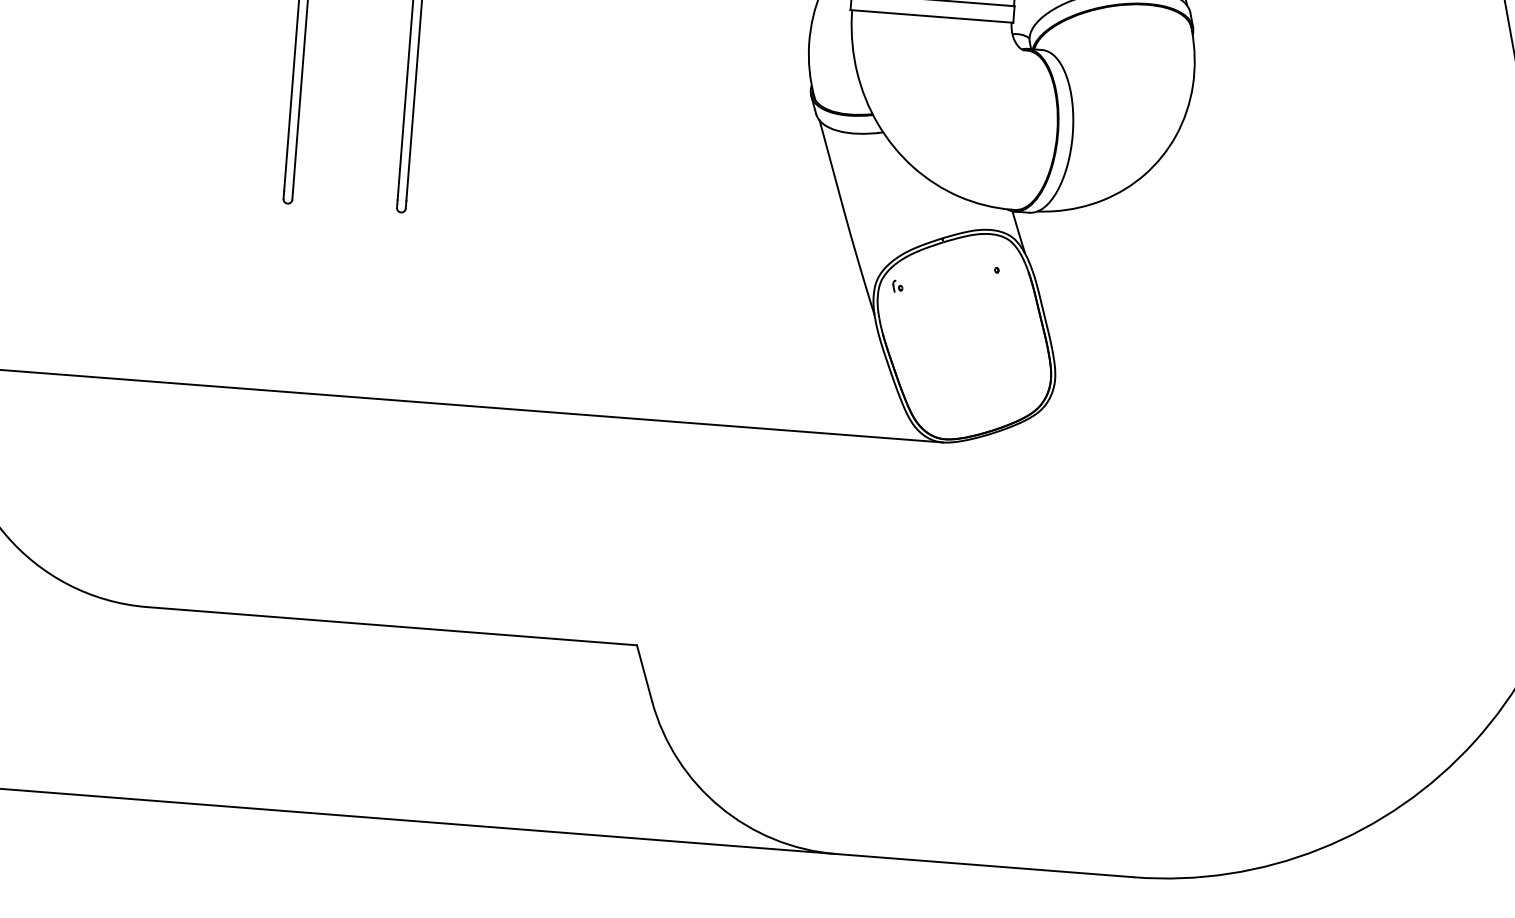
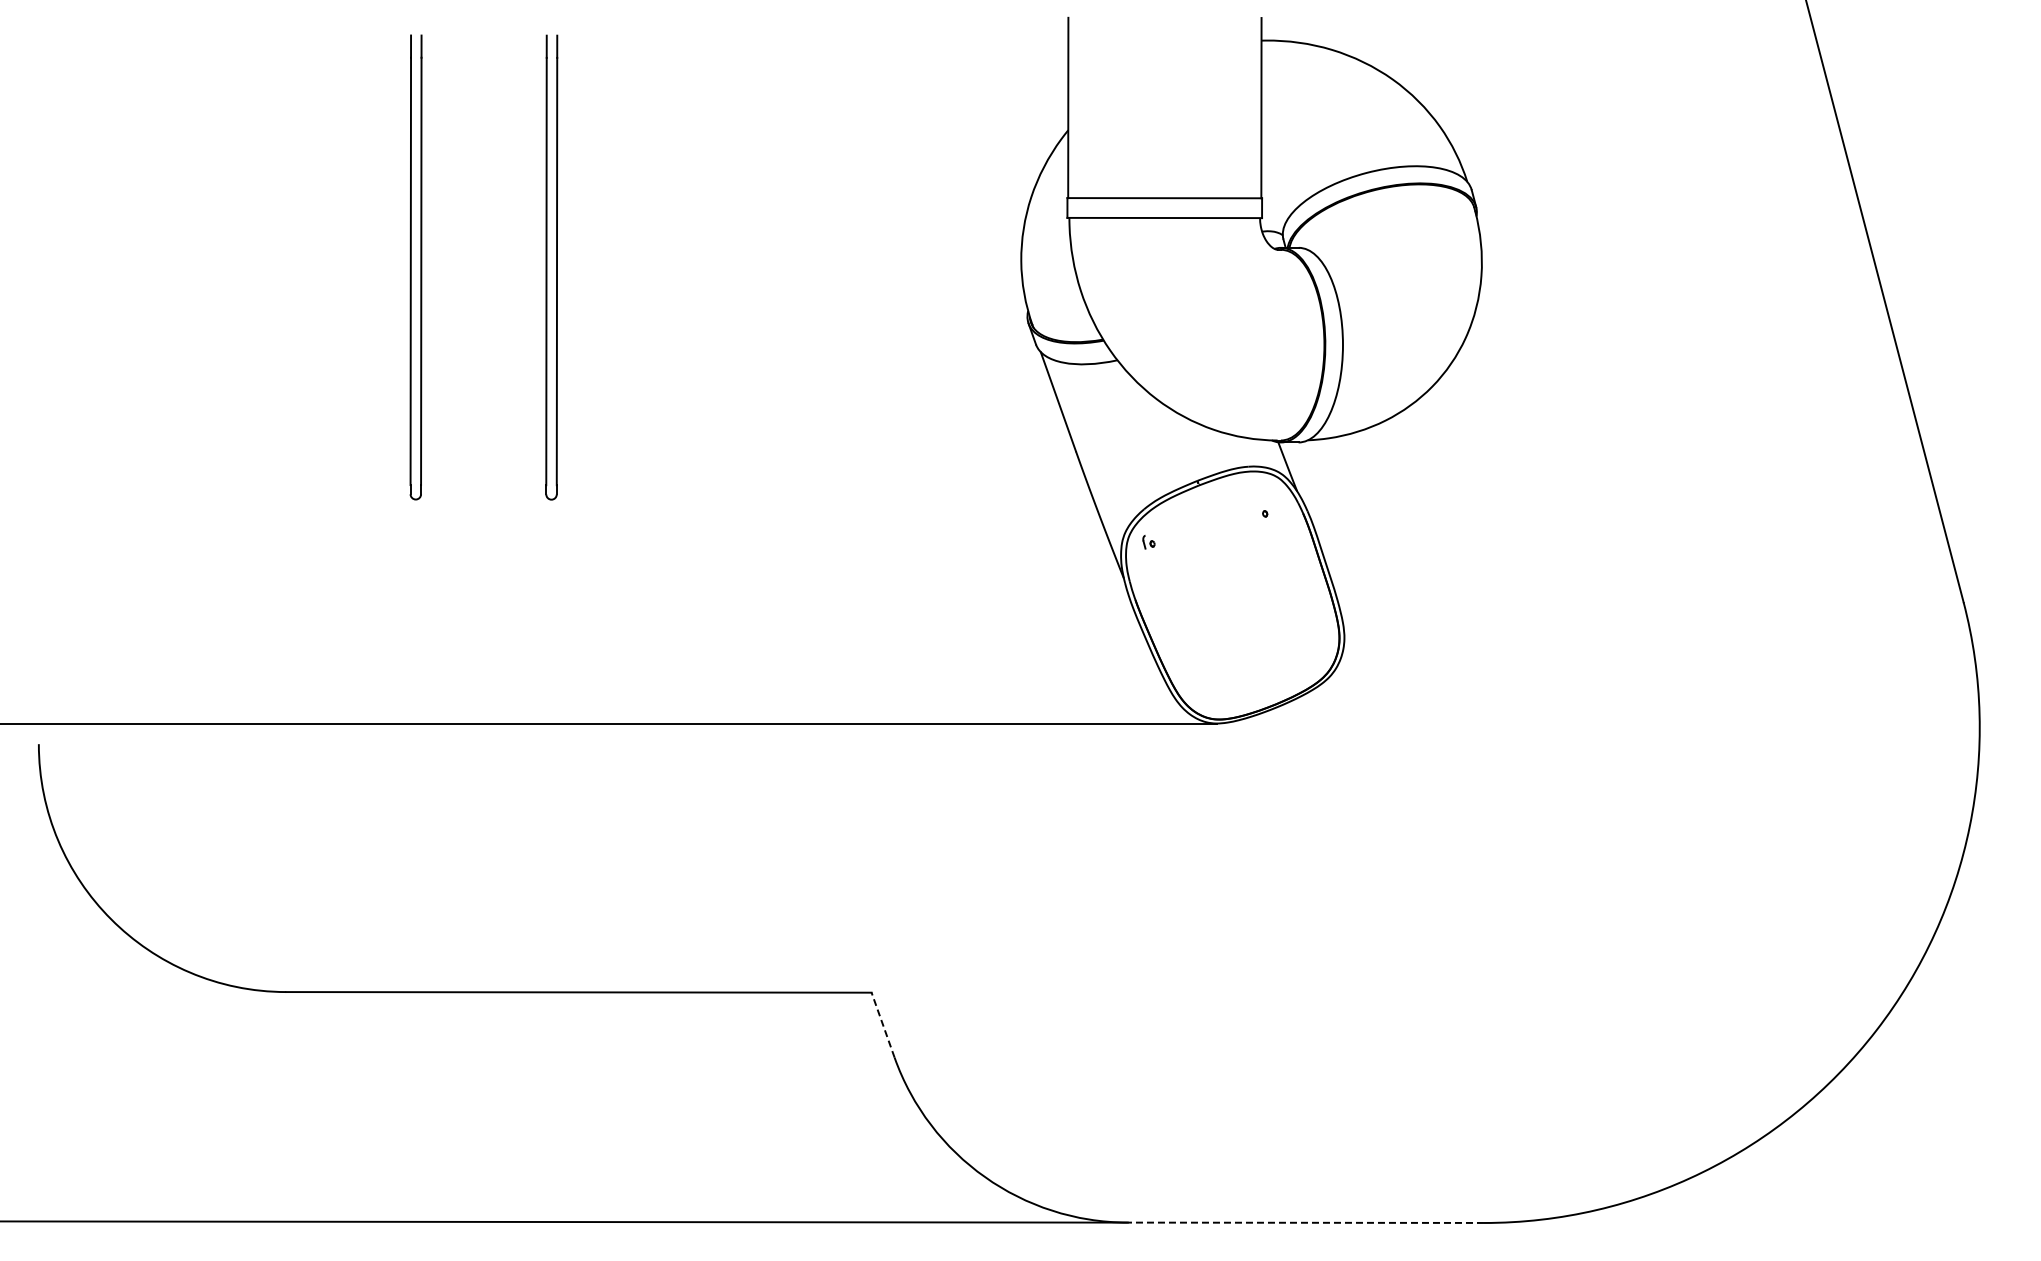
line: (644, 672) -> (882, 1024), solid -> dashed
line: (984, 865) -> (1305, 1222), solid -> dashed

